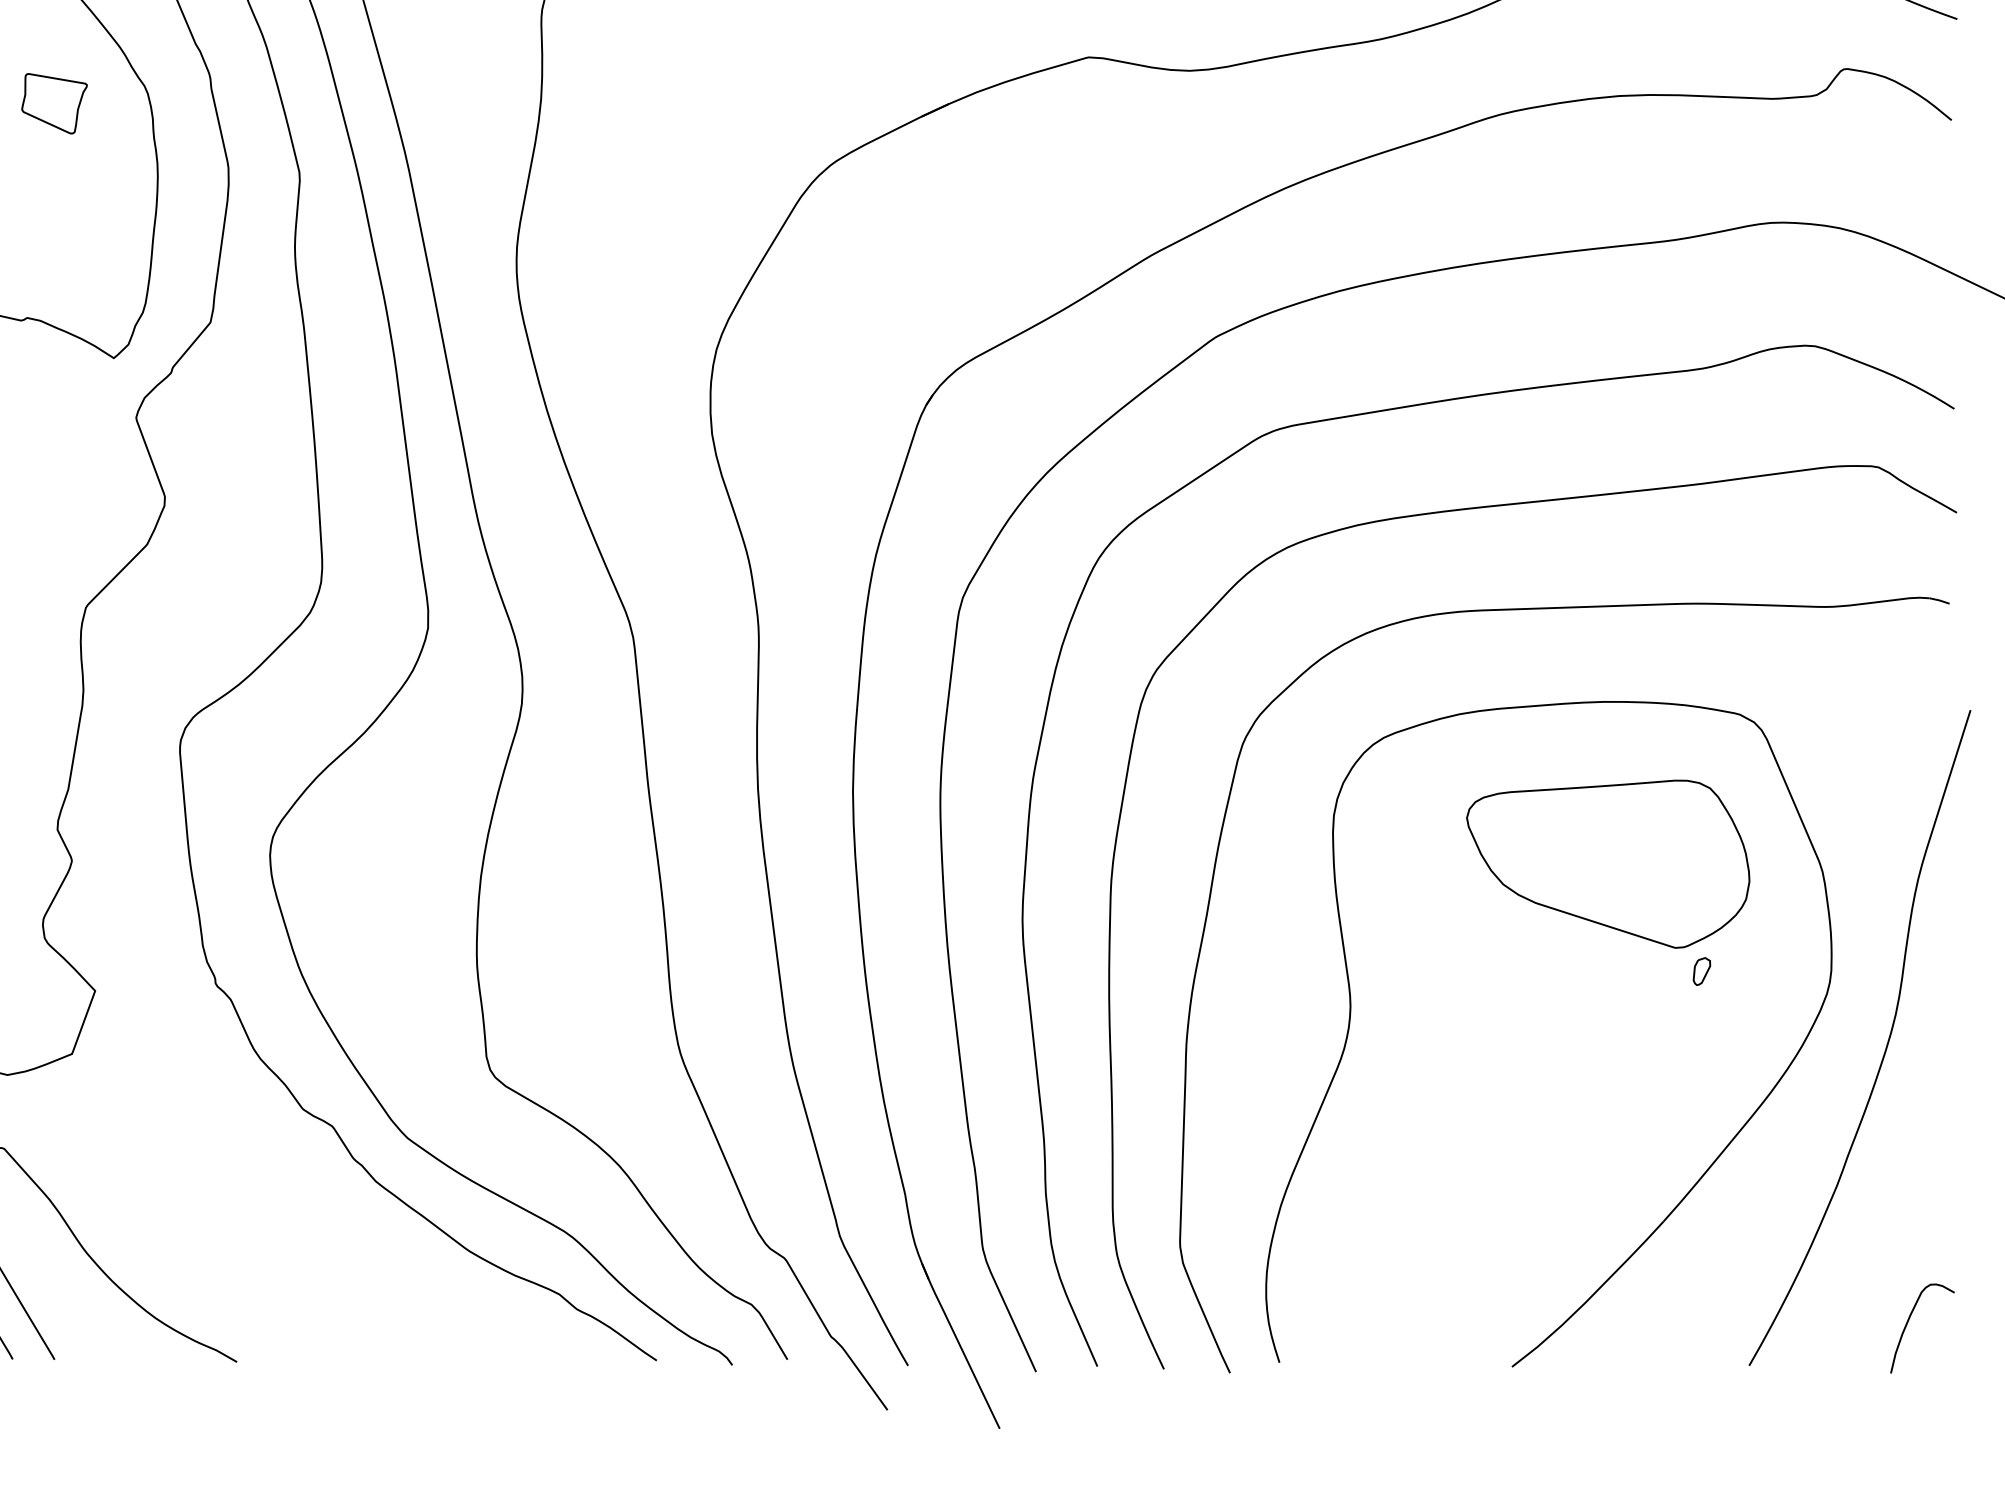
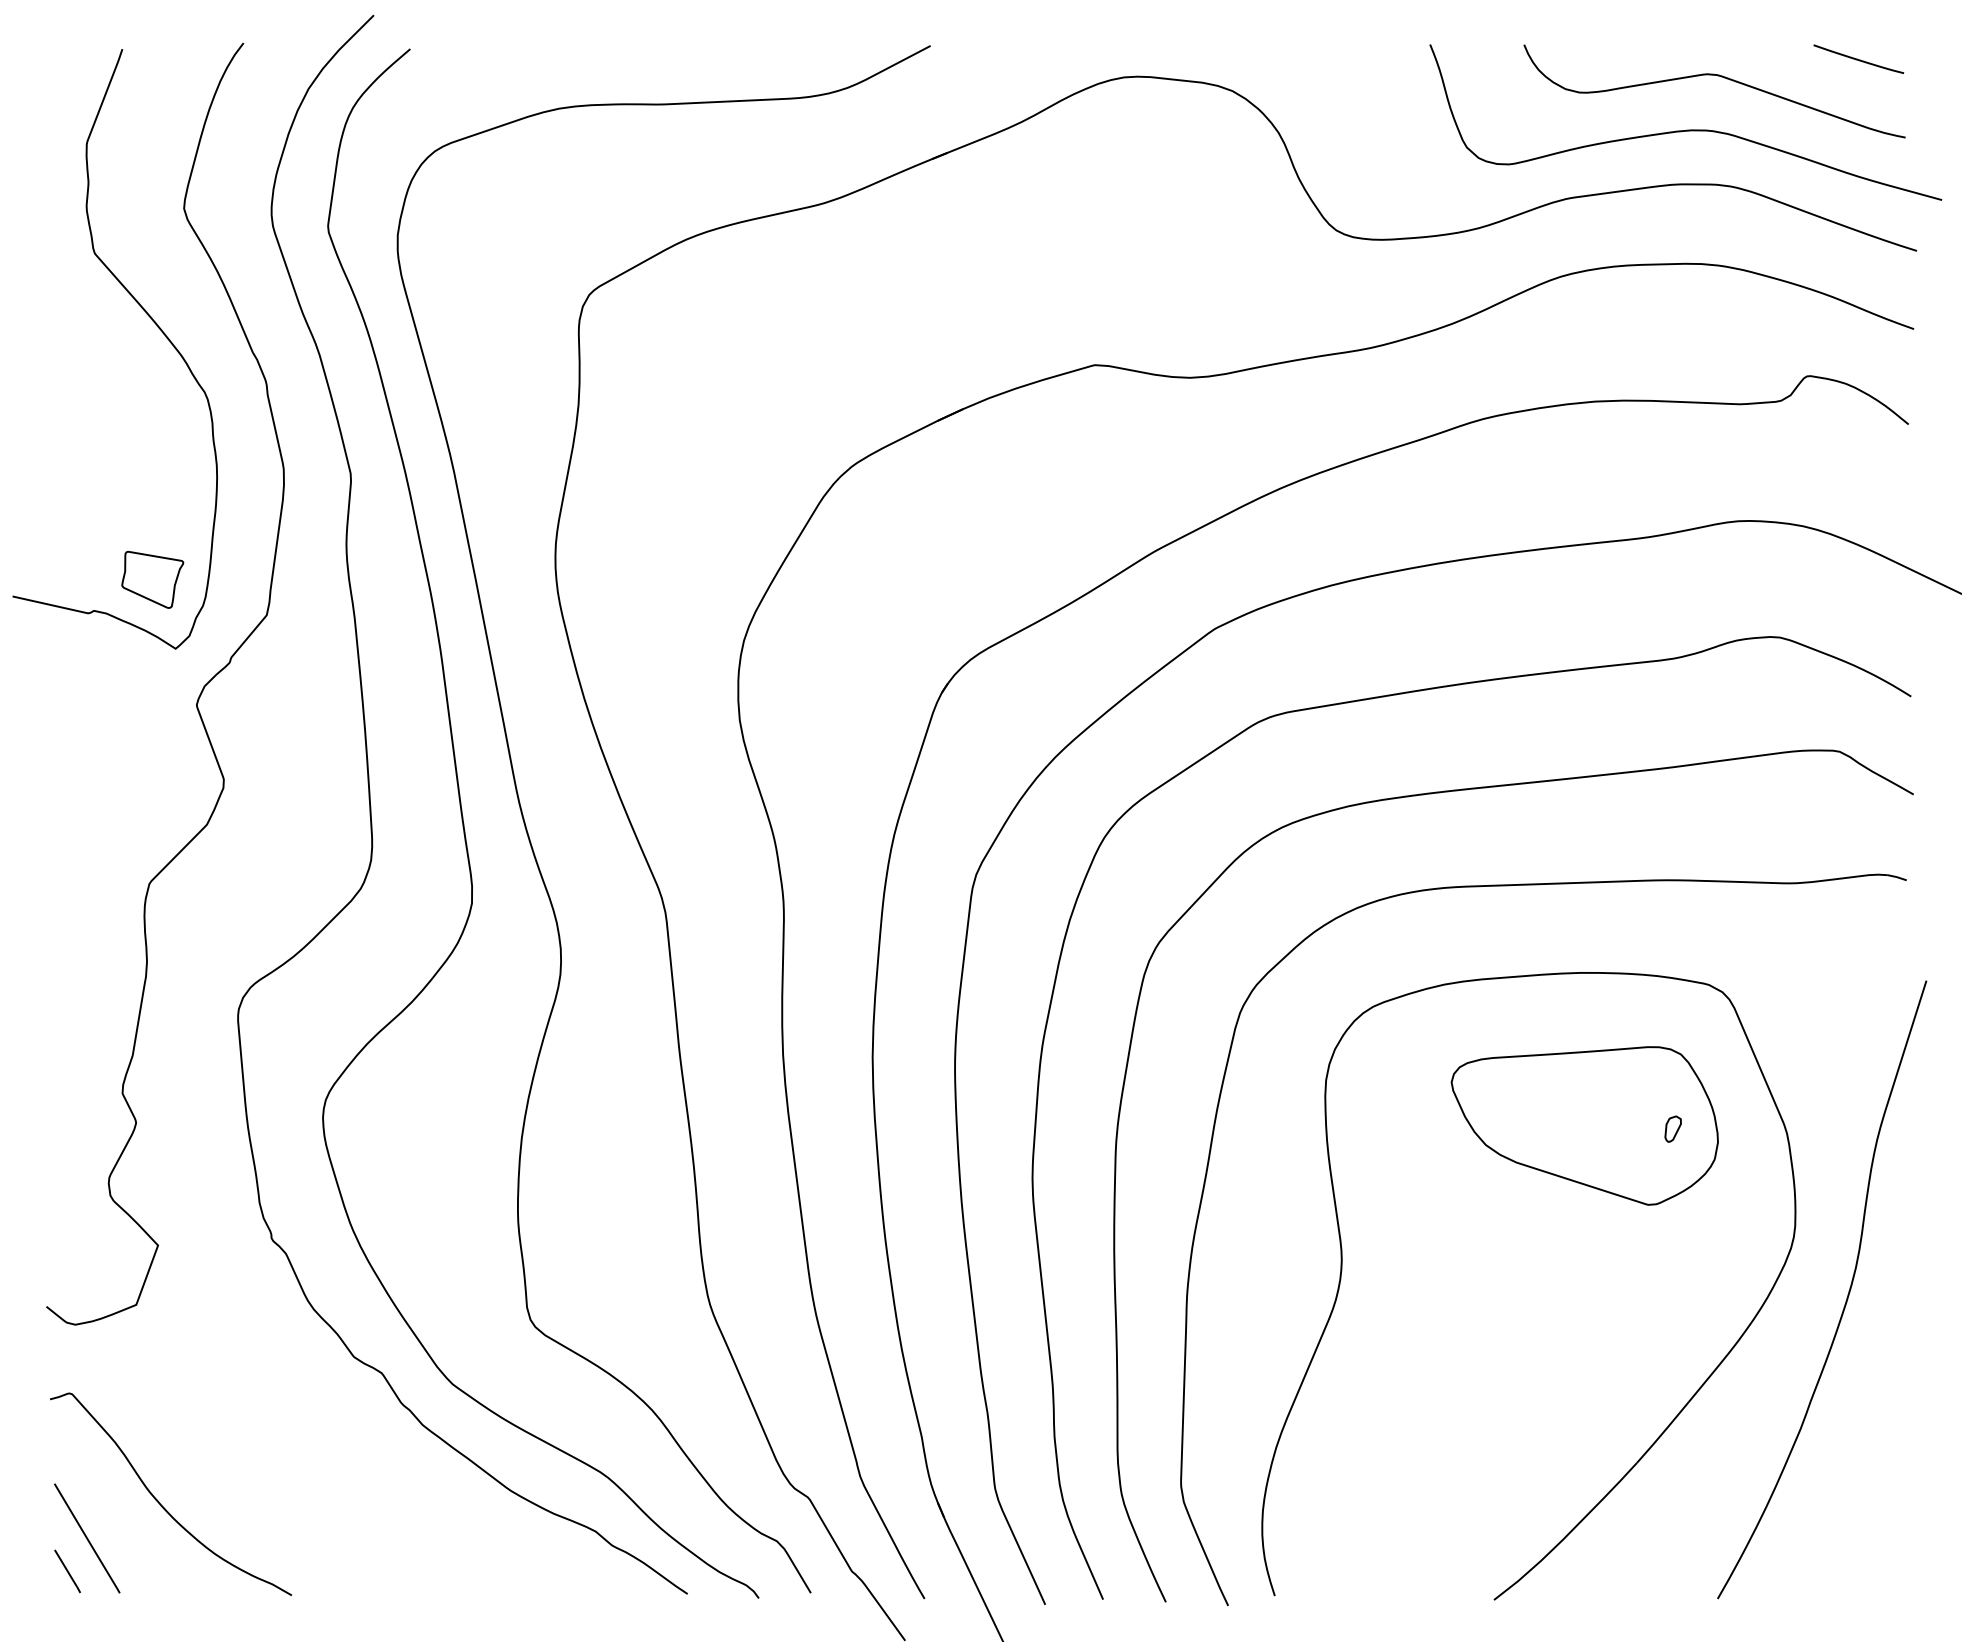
part: (54, 103) -> (152, 579), moved
part: (1701, 970) -> (1672, 1128), moved
curve: (1909, 1321) -> (1868, 1557), removed

